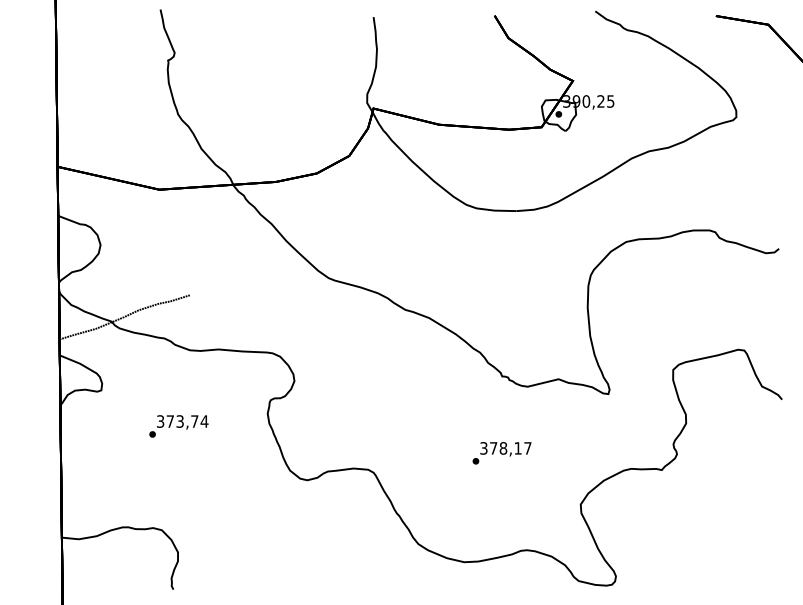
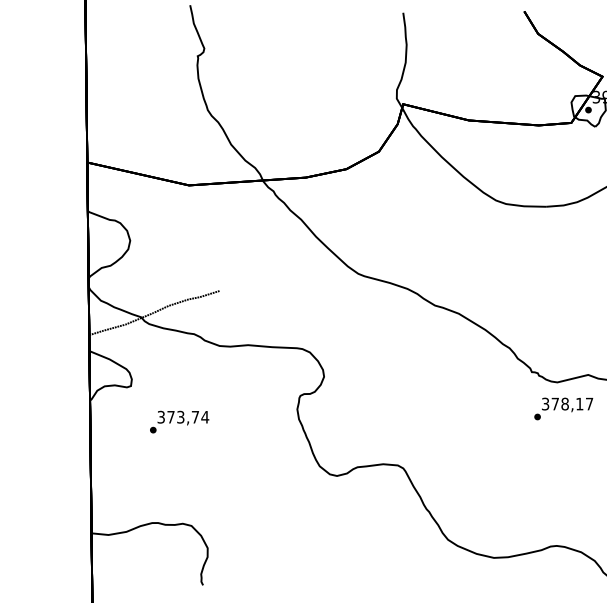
text: (178, 426) -> (179, 422), moved
text: (501, 453) -> (563, 409), moved

